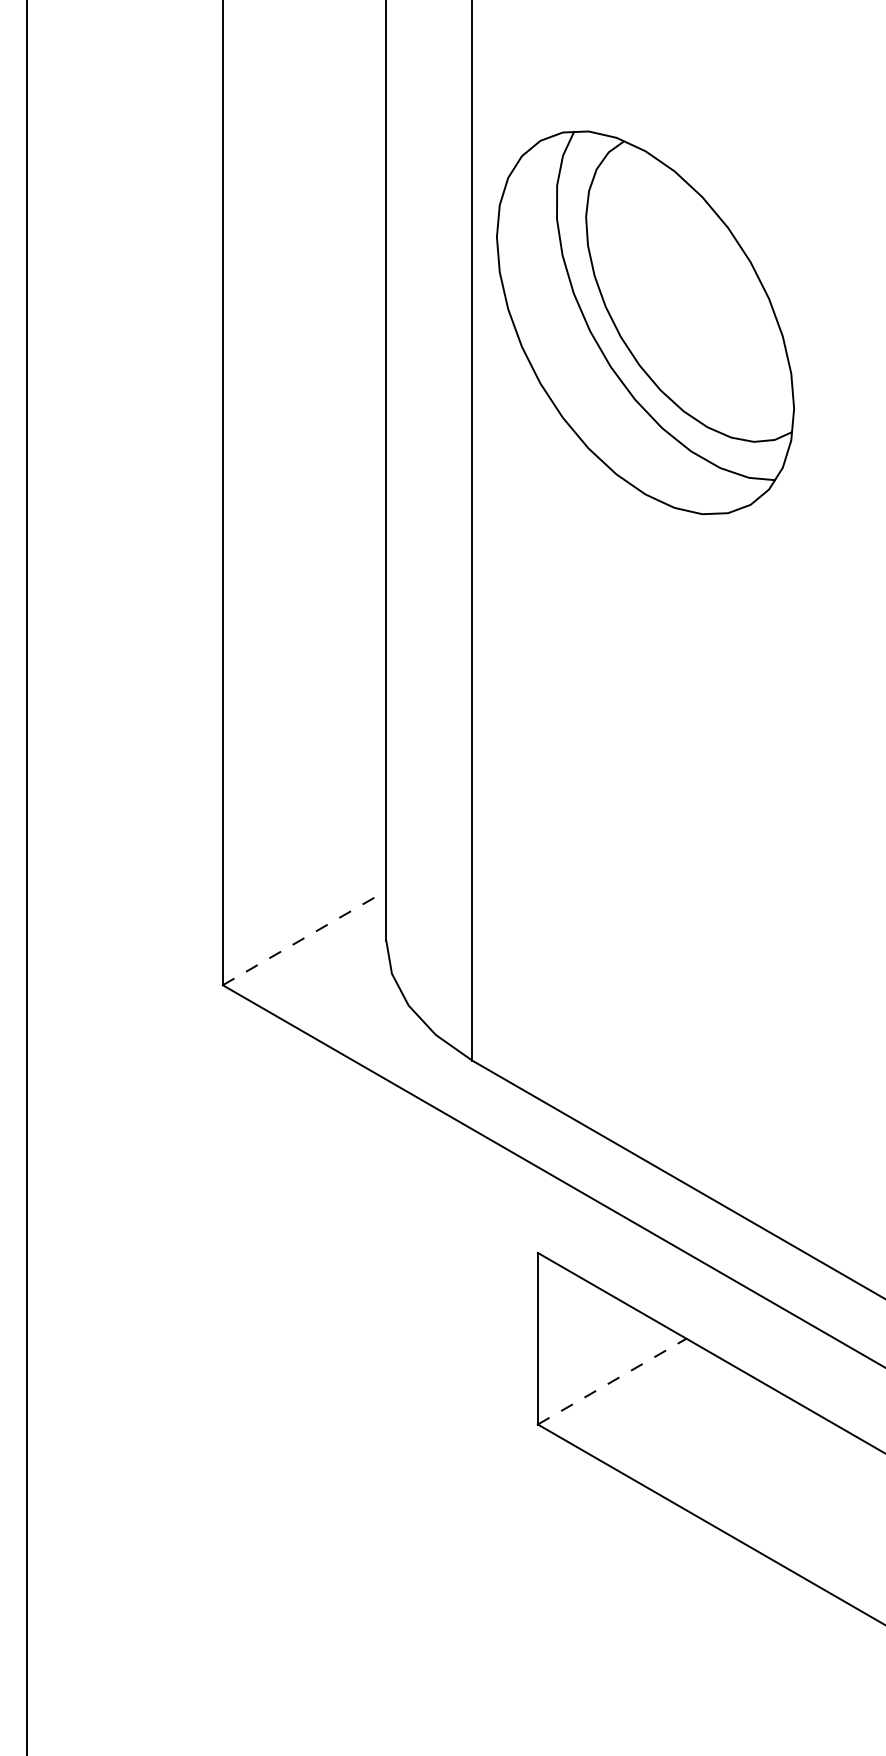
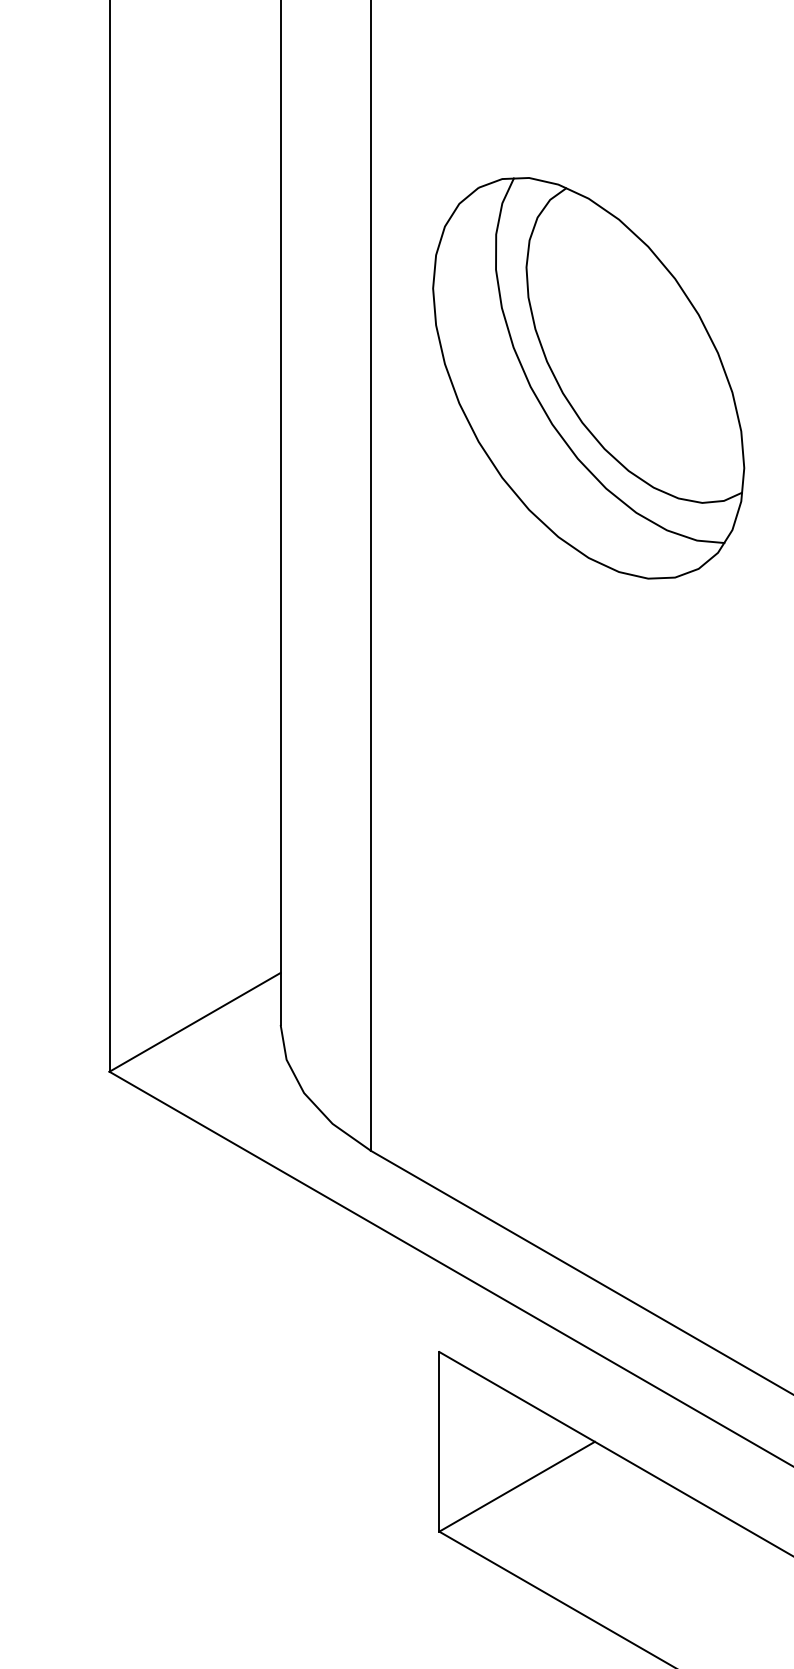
part: (645, 322) -> (588, 377), moved
line: (304, 937) -> (195, 1021), dashed -> solid
line: (612, 1381) -> (517, 1486), dashed -> solid

